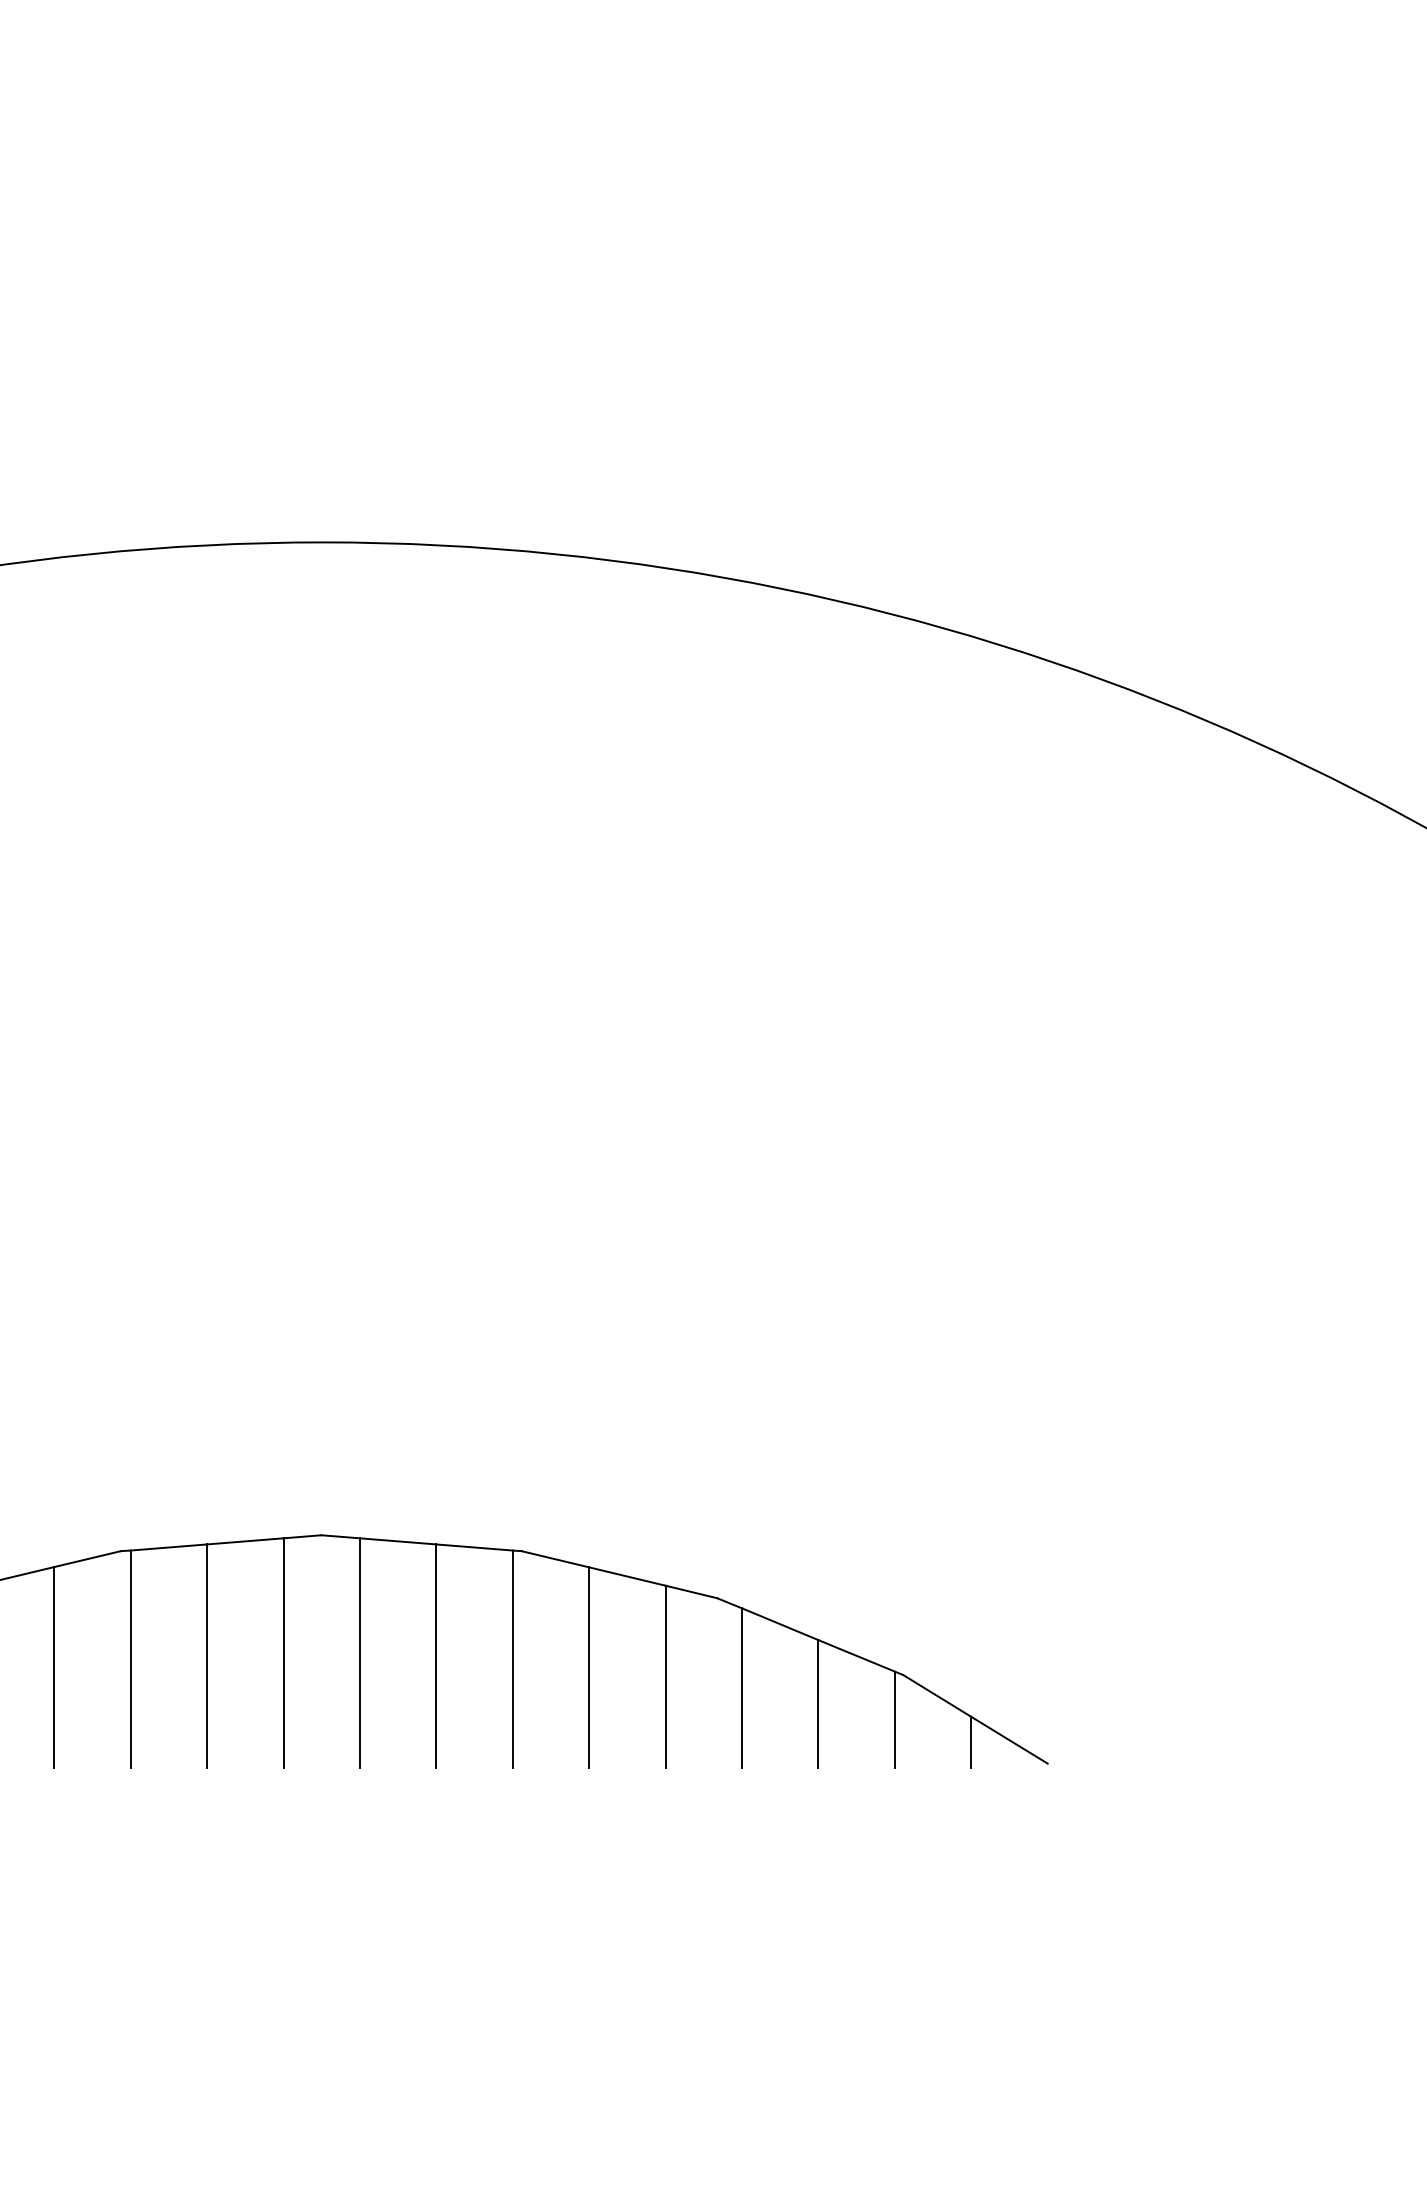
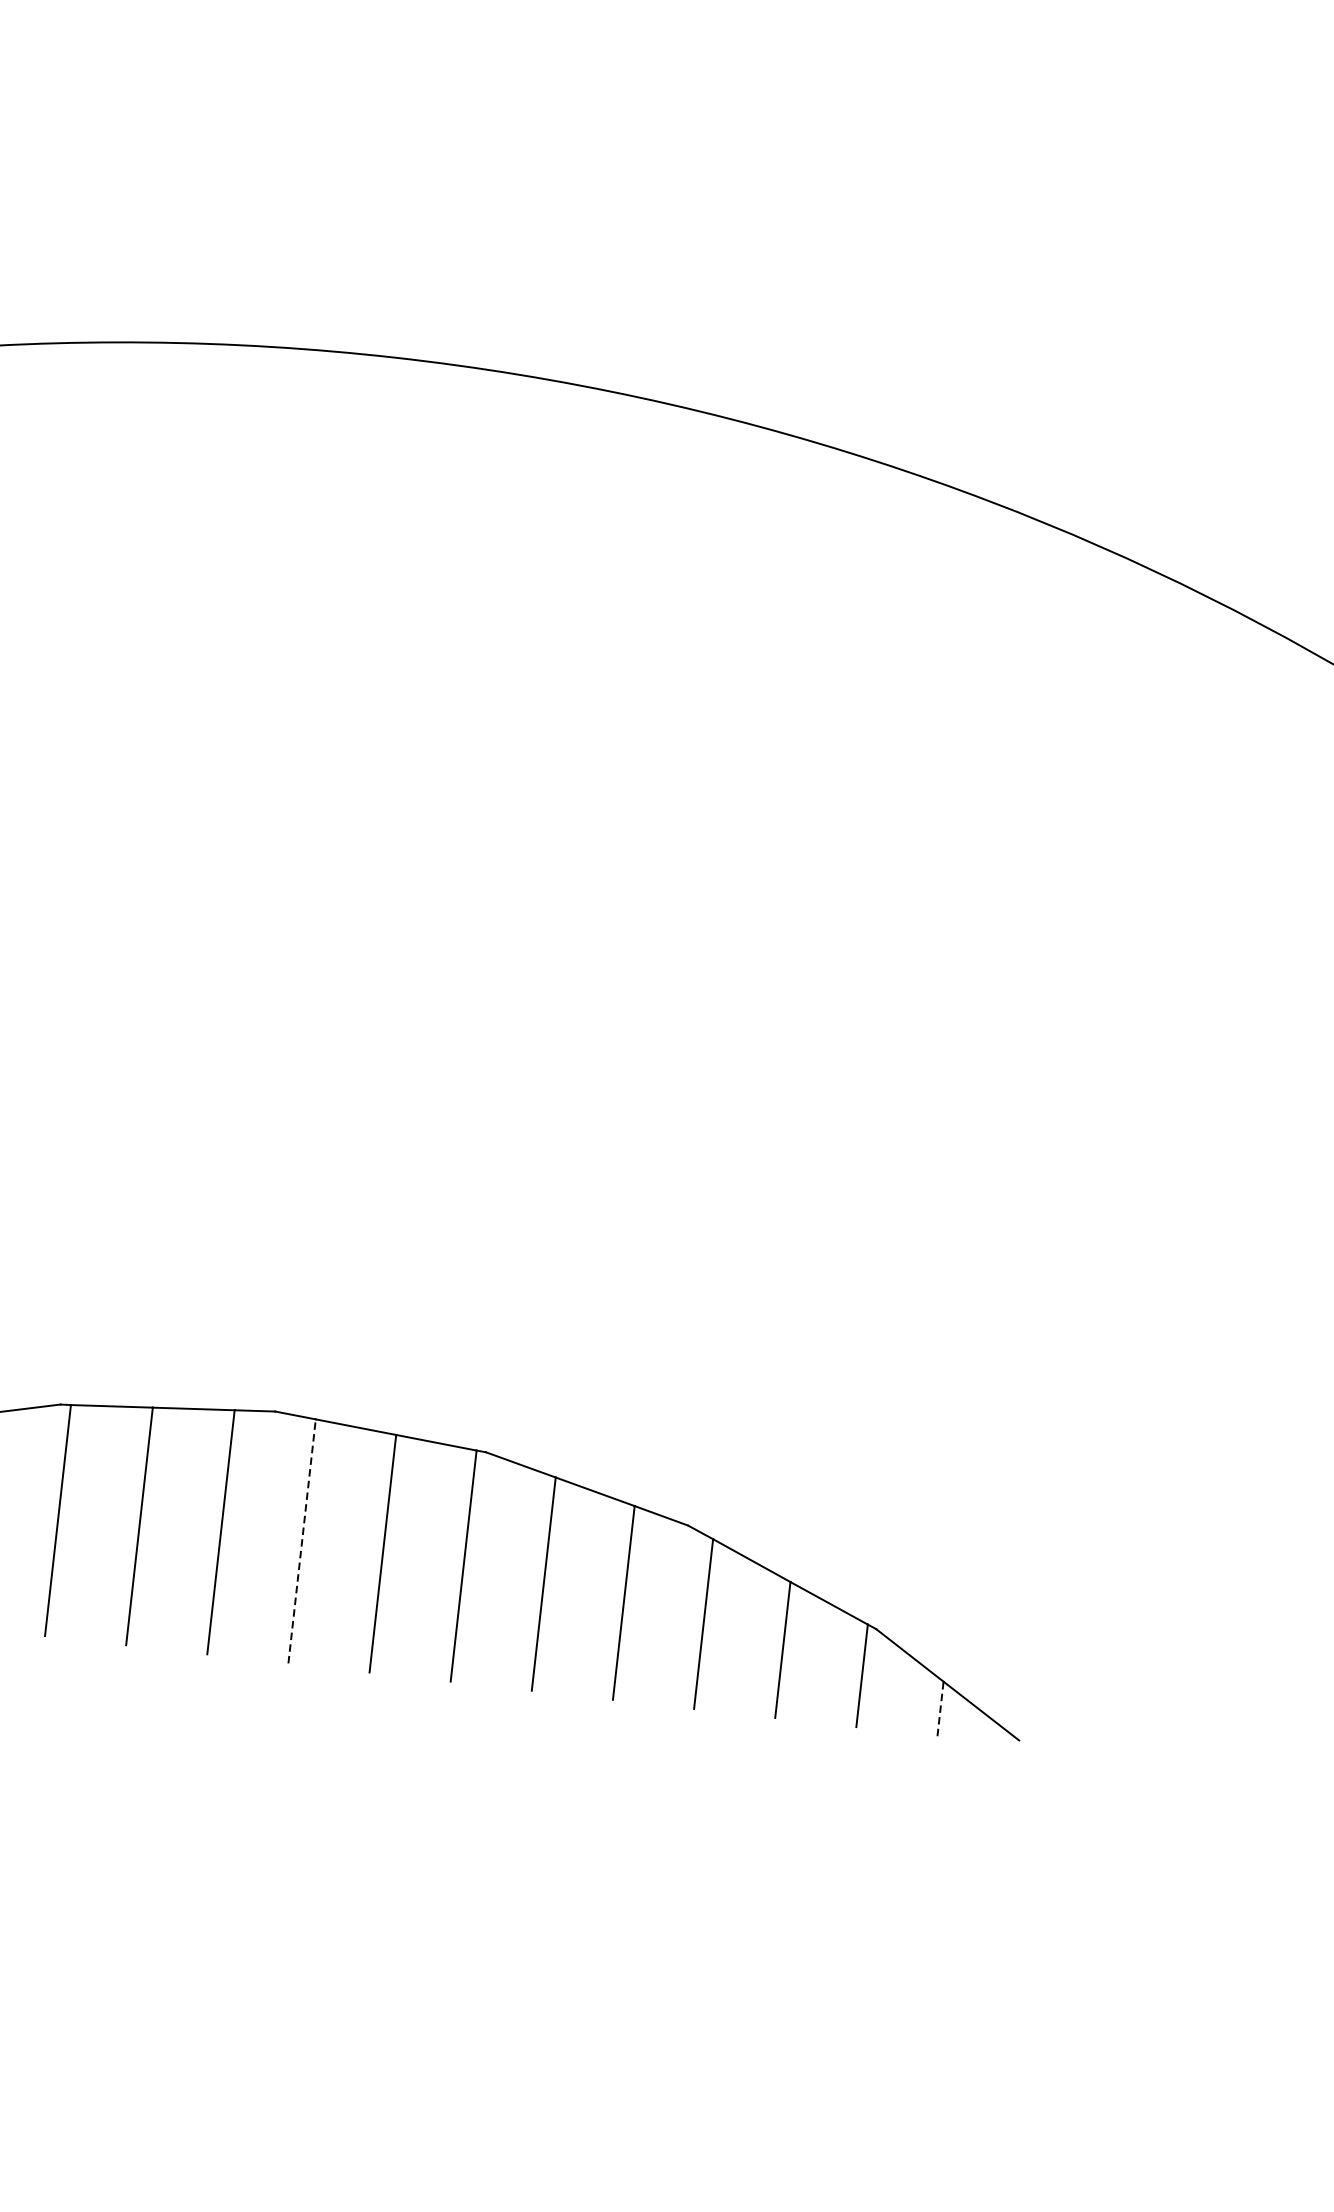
line: (359, 1653) -> (301, 1541), solid -> dashed
line: (971, 1742) -> (940, 1708), solid -> dashed

